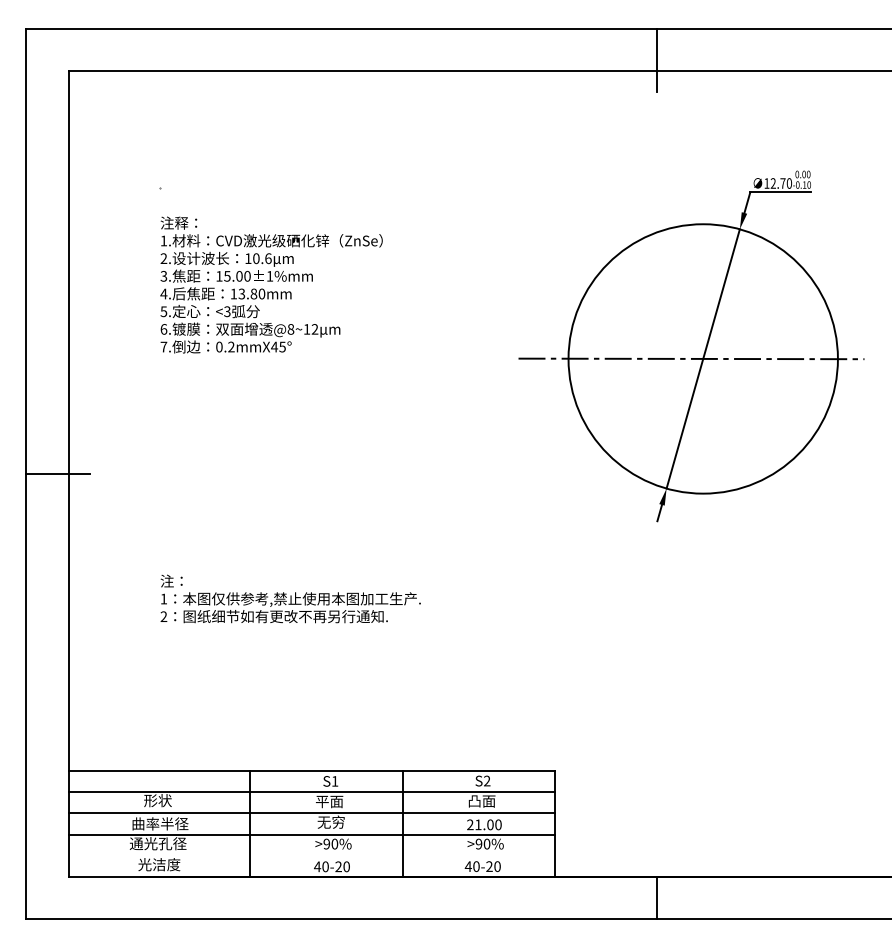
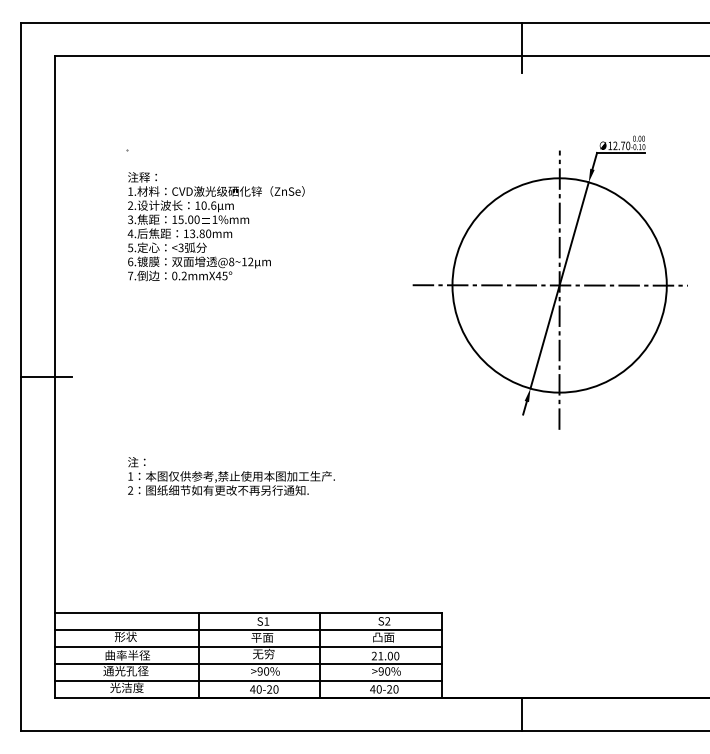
line: (703, 364) -> (559, 289), added
line: (312, 855) -> (248, 680), added

